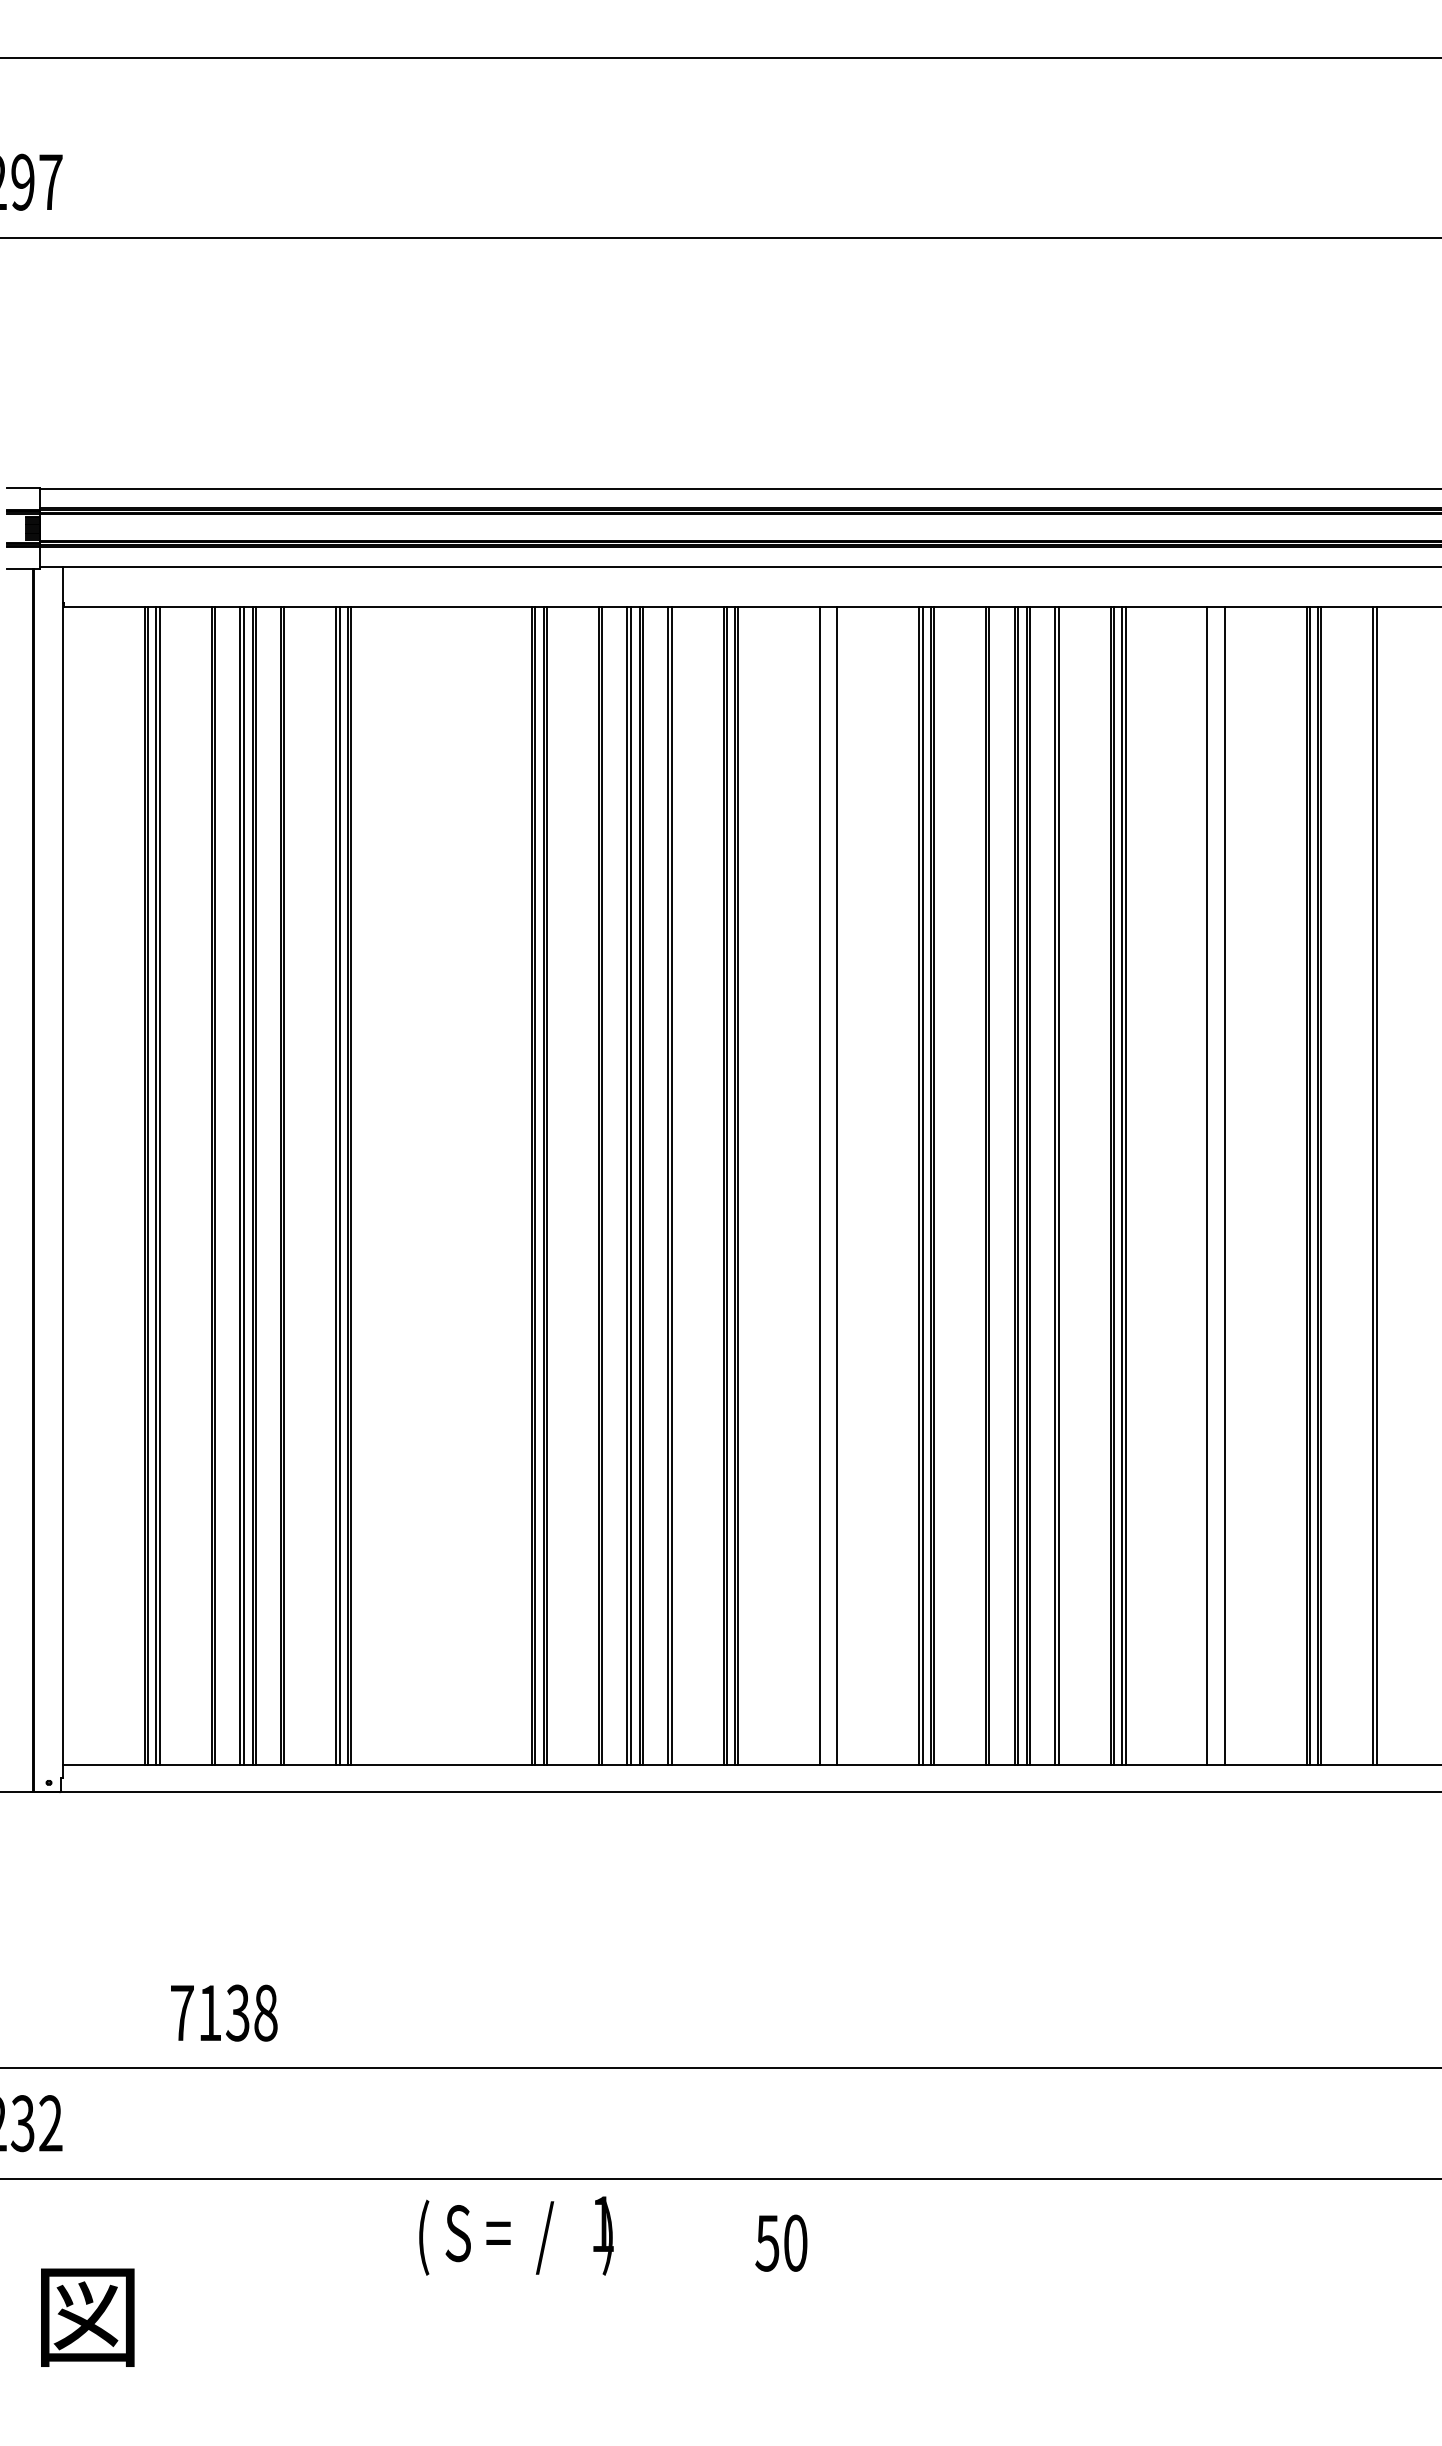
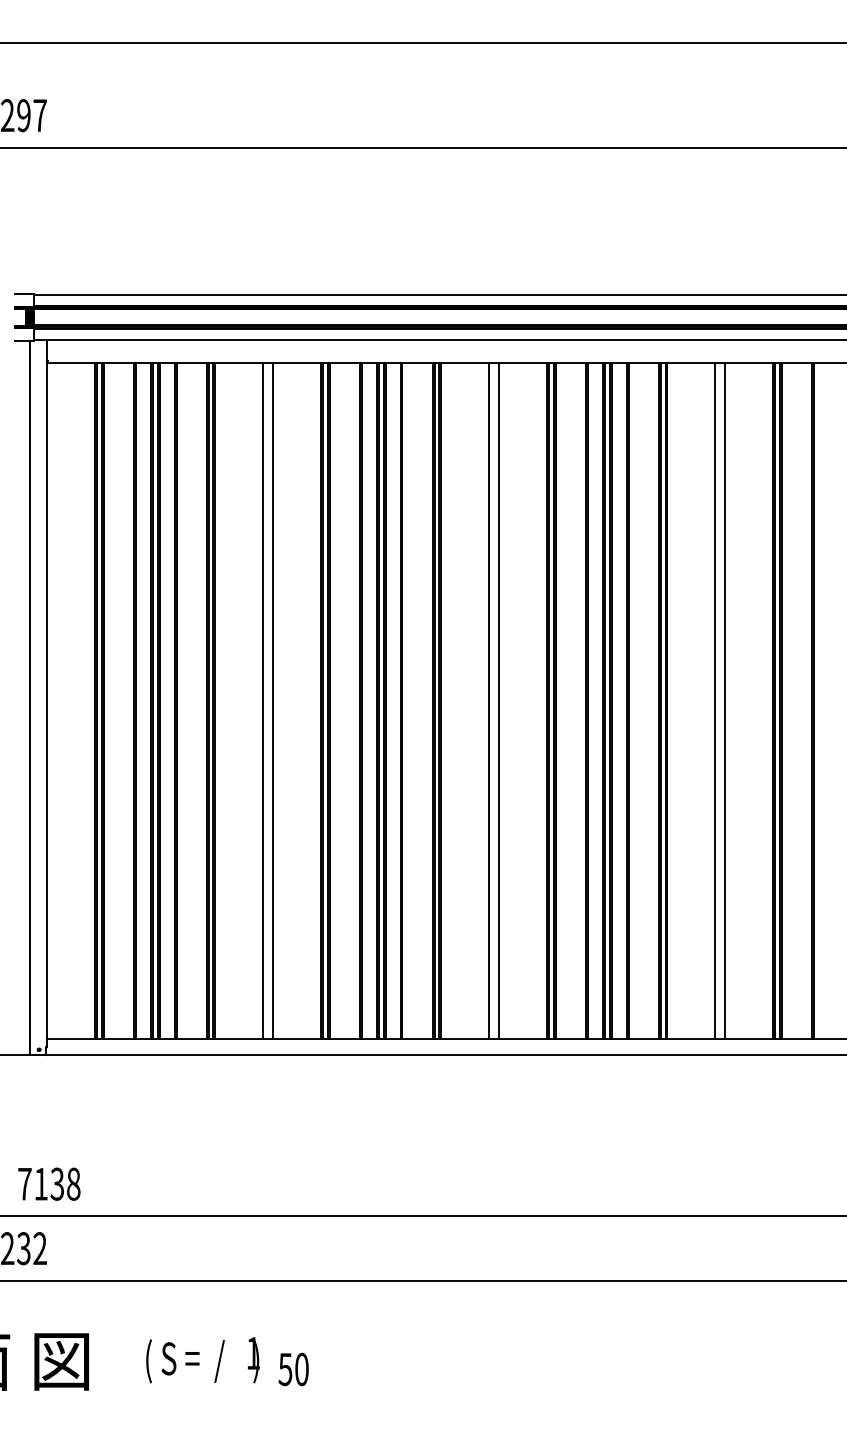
line: (433, 1186) -> (263, 701), added
line: (450, 1186) -> (273, 701), added
text: (224, 2011) -> (49, 1183), moved
text: (515, 2236) -> (202, 1360), moved
text: (781, 2243) -> (293, 1369), moved

